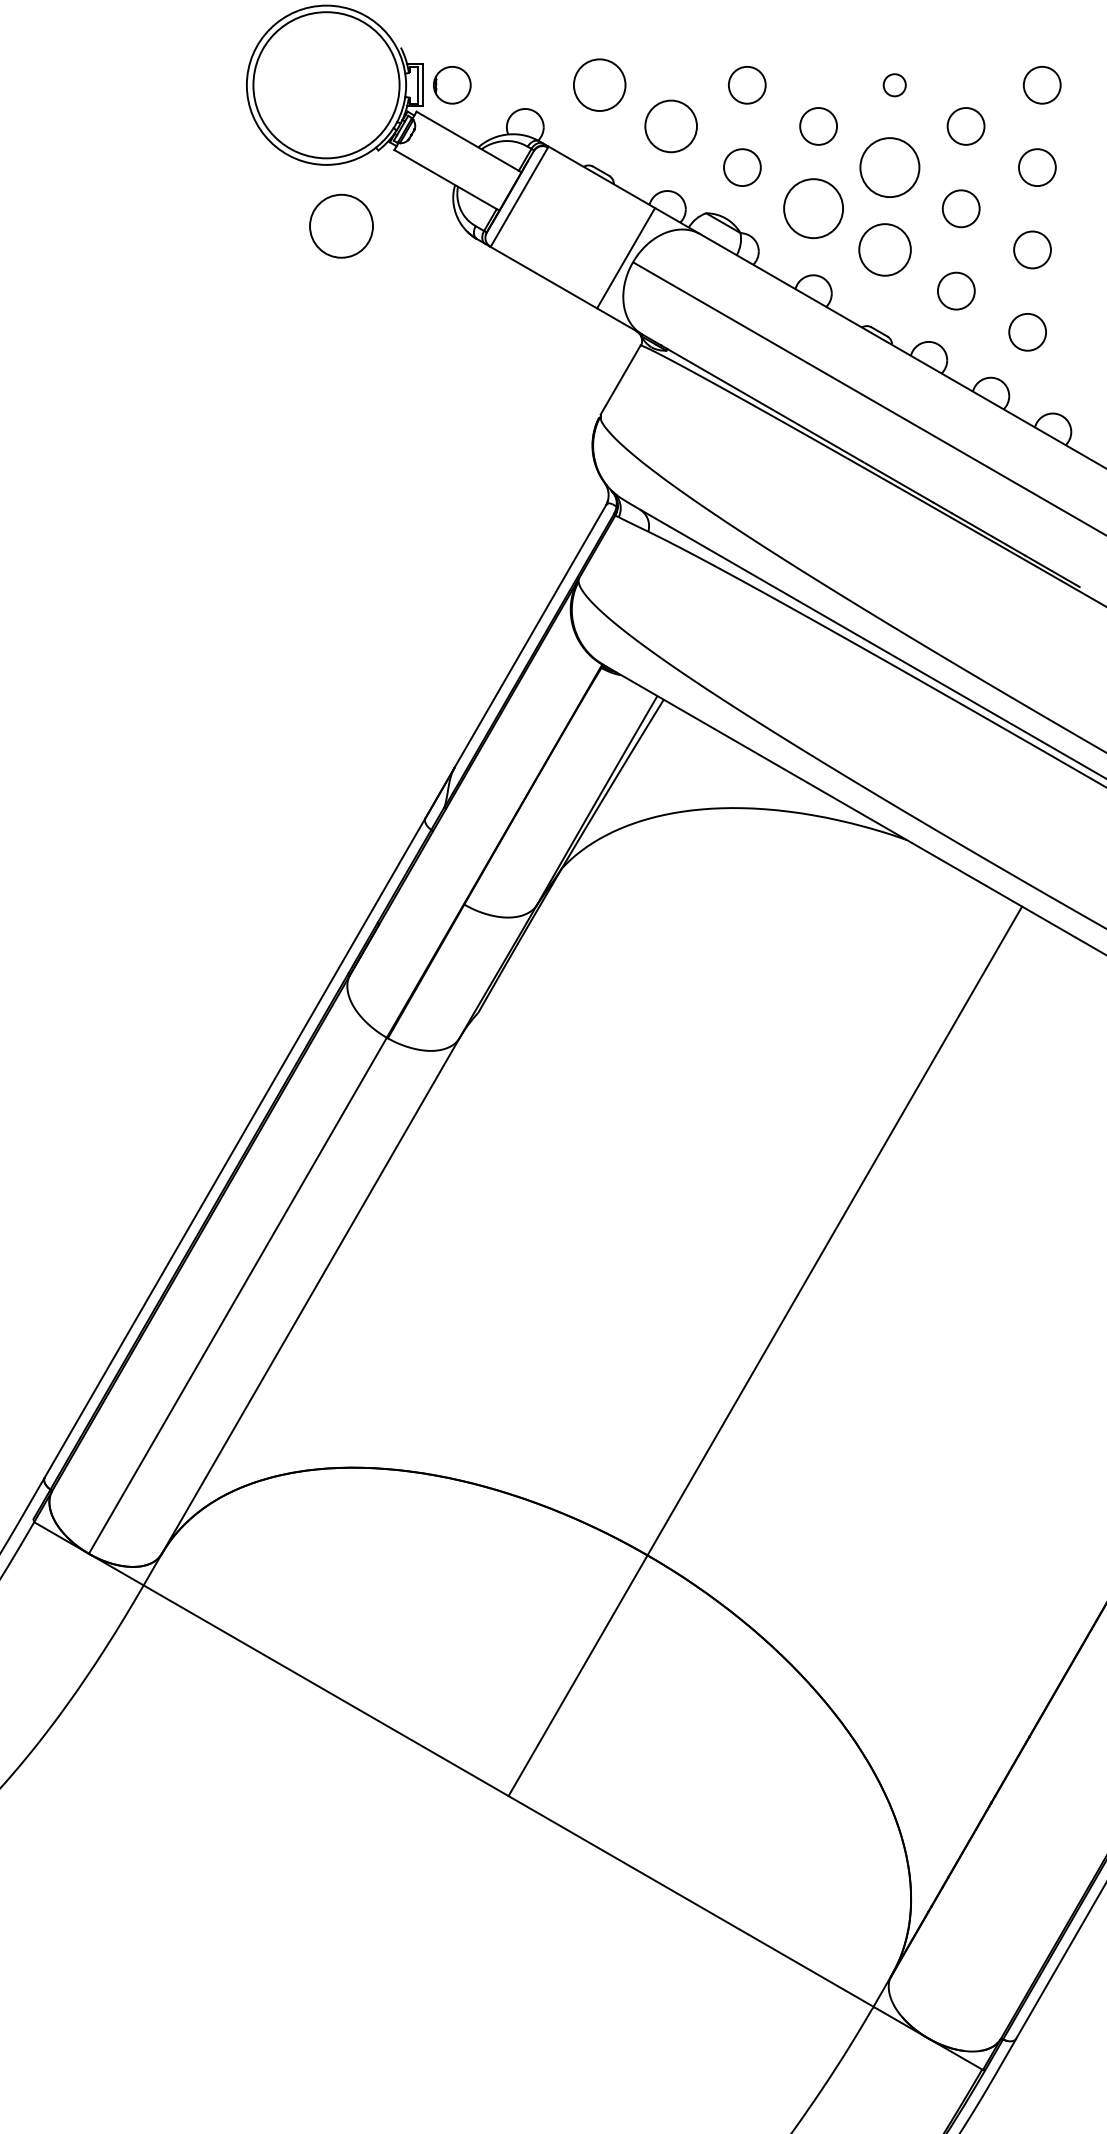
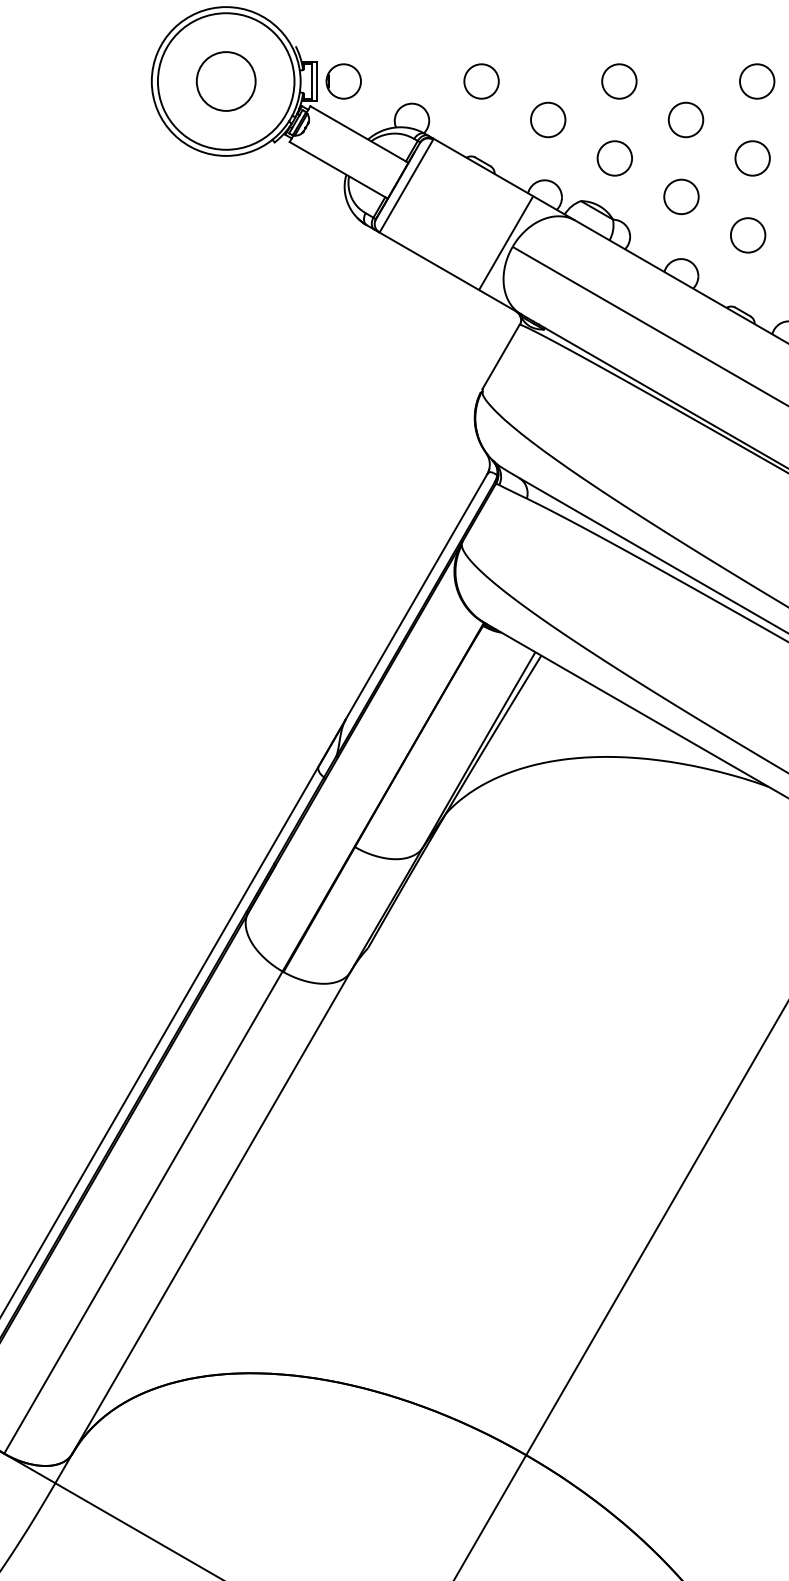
circle: (894, 84) -> (756, 80), size x1.67
circle: (599, 85) -> (481, 81), size x0.71
circle: (670, 126) -> (547, 120), size x0.71
circle: (889, 167) -> (752, 158), size x0.62
circle: (813, 208) -> (681, 196), size x0.62
circle: (341, 225) -> (226, 80), moved
circle: (884, 249) -> (747, 234), size x0.71

